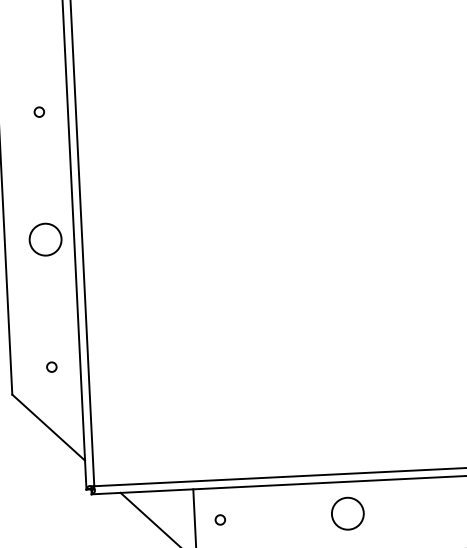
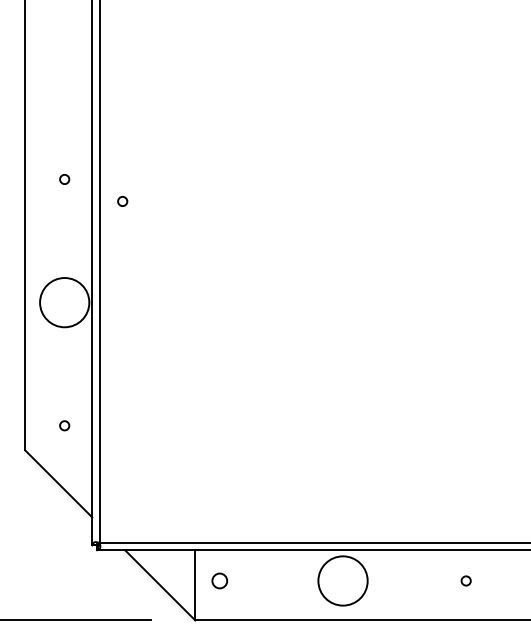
circle: (100, 132) -> (122, 201), added
circle: (45, 239) -> (64, 302), size x1.6
circle: (347, 513) -> (342, 580), size x1.6
circle: (219, 519) -> (219, 580), size x1.6

